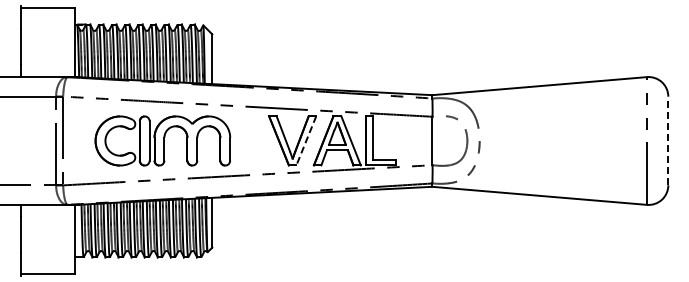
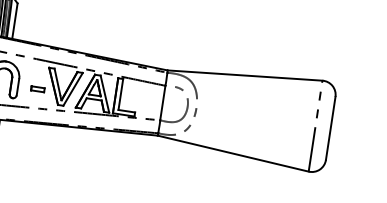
line: (668, 140) -> (330, 128), dashed -> solid
line: (306, 141) -> (73, 89), dashed -> solid
part: (257, 147) -> (37, 88), added

